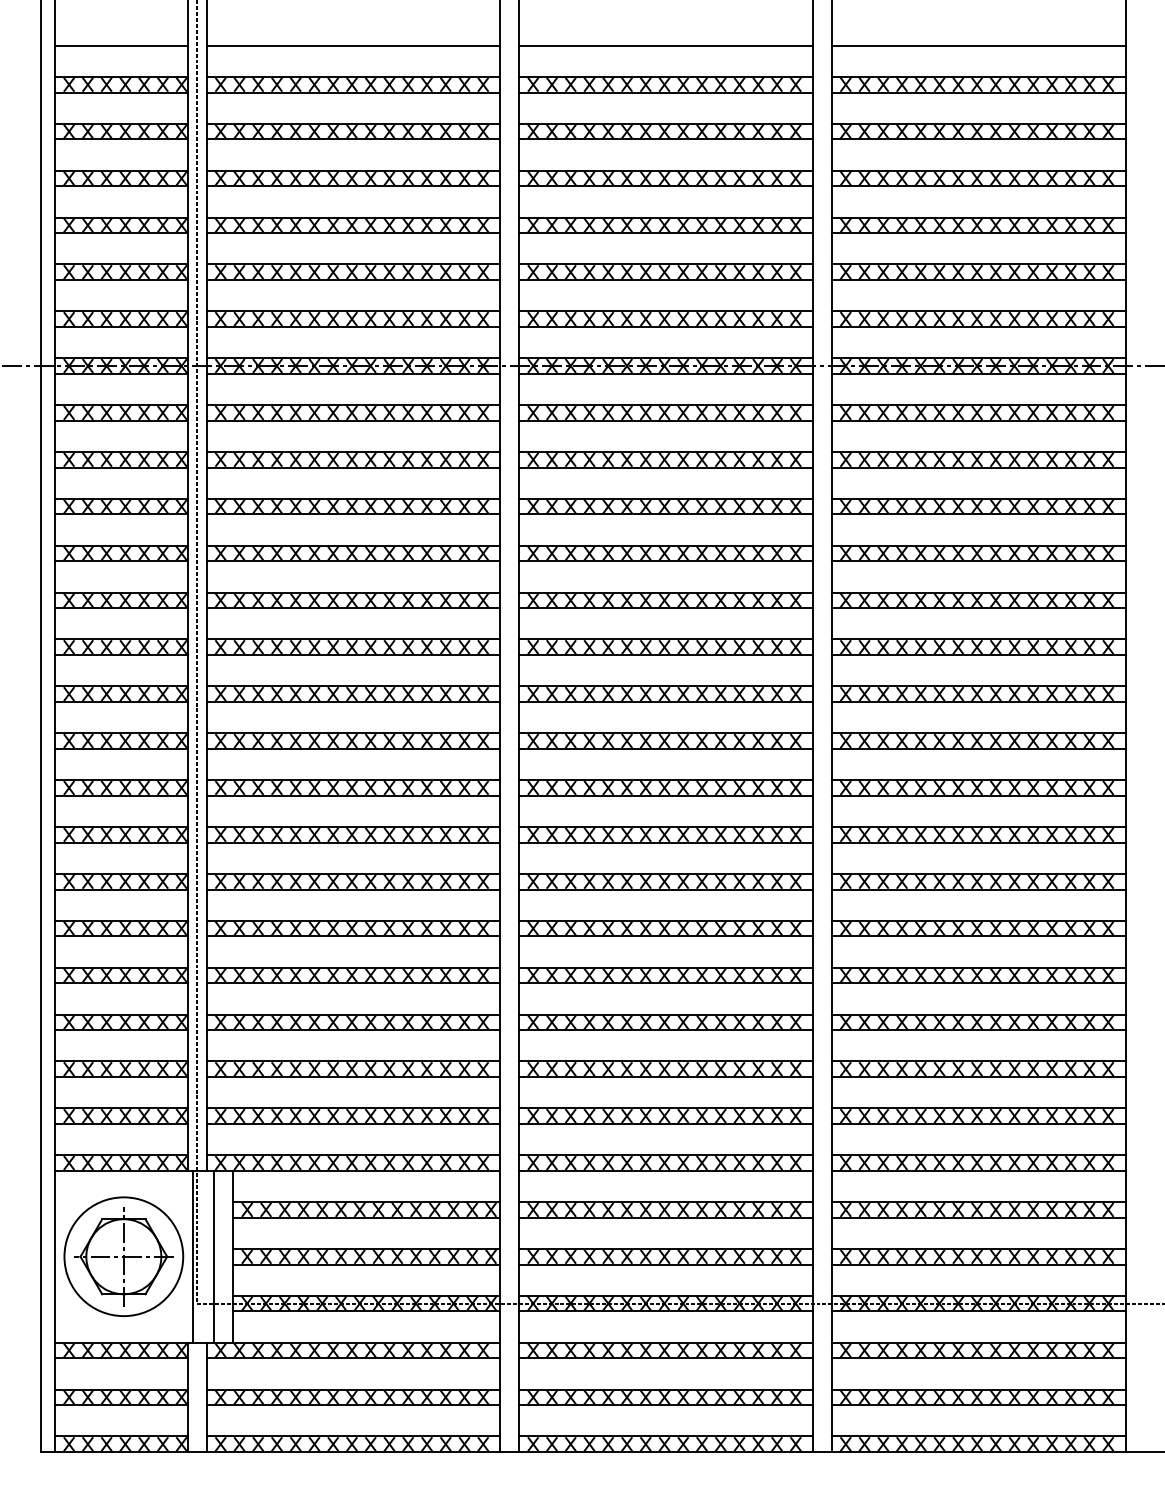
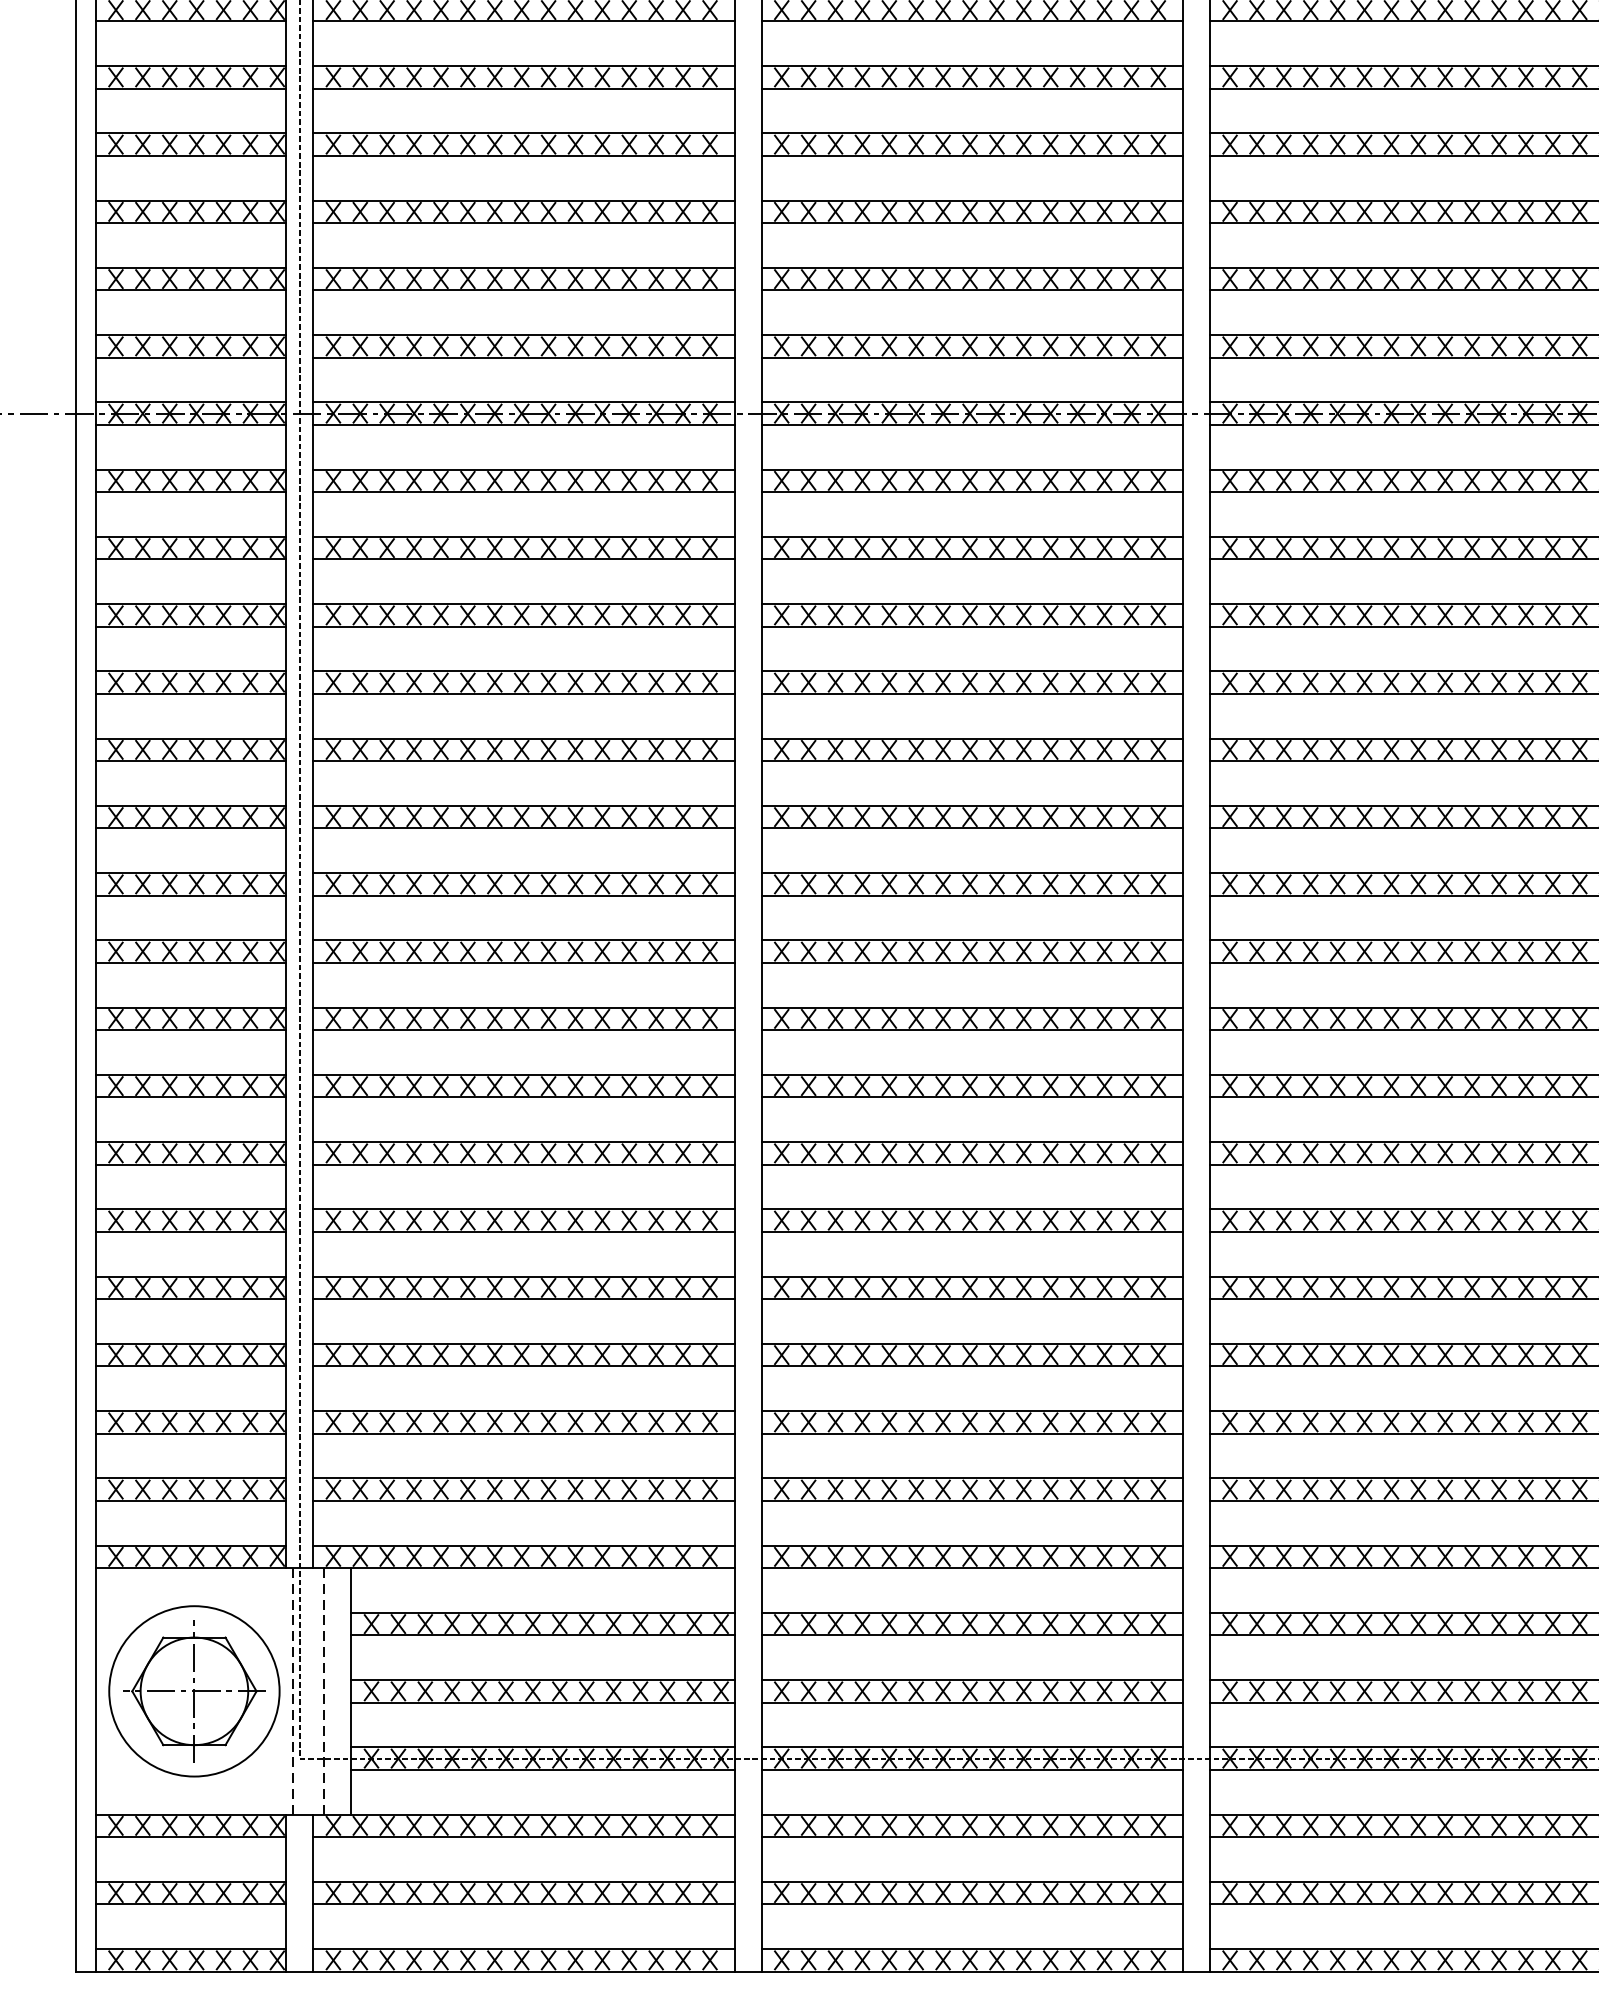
line: (192, 1256) -> (292, 1691), solid -> dashed
line: (214, 1256) -> (324, 1691), solid -> dashed

